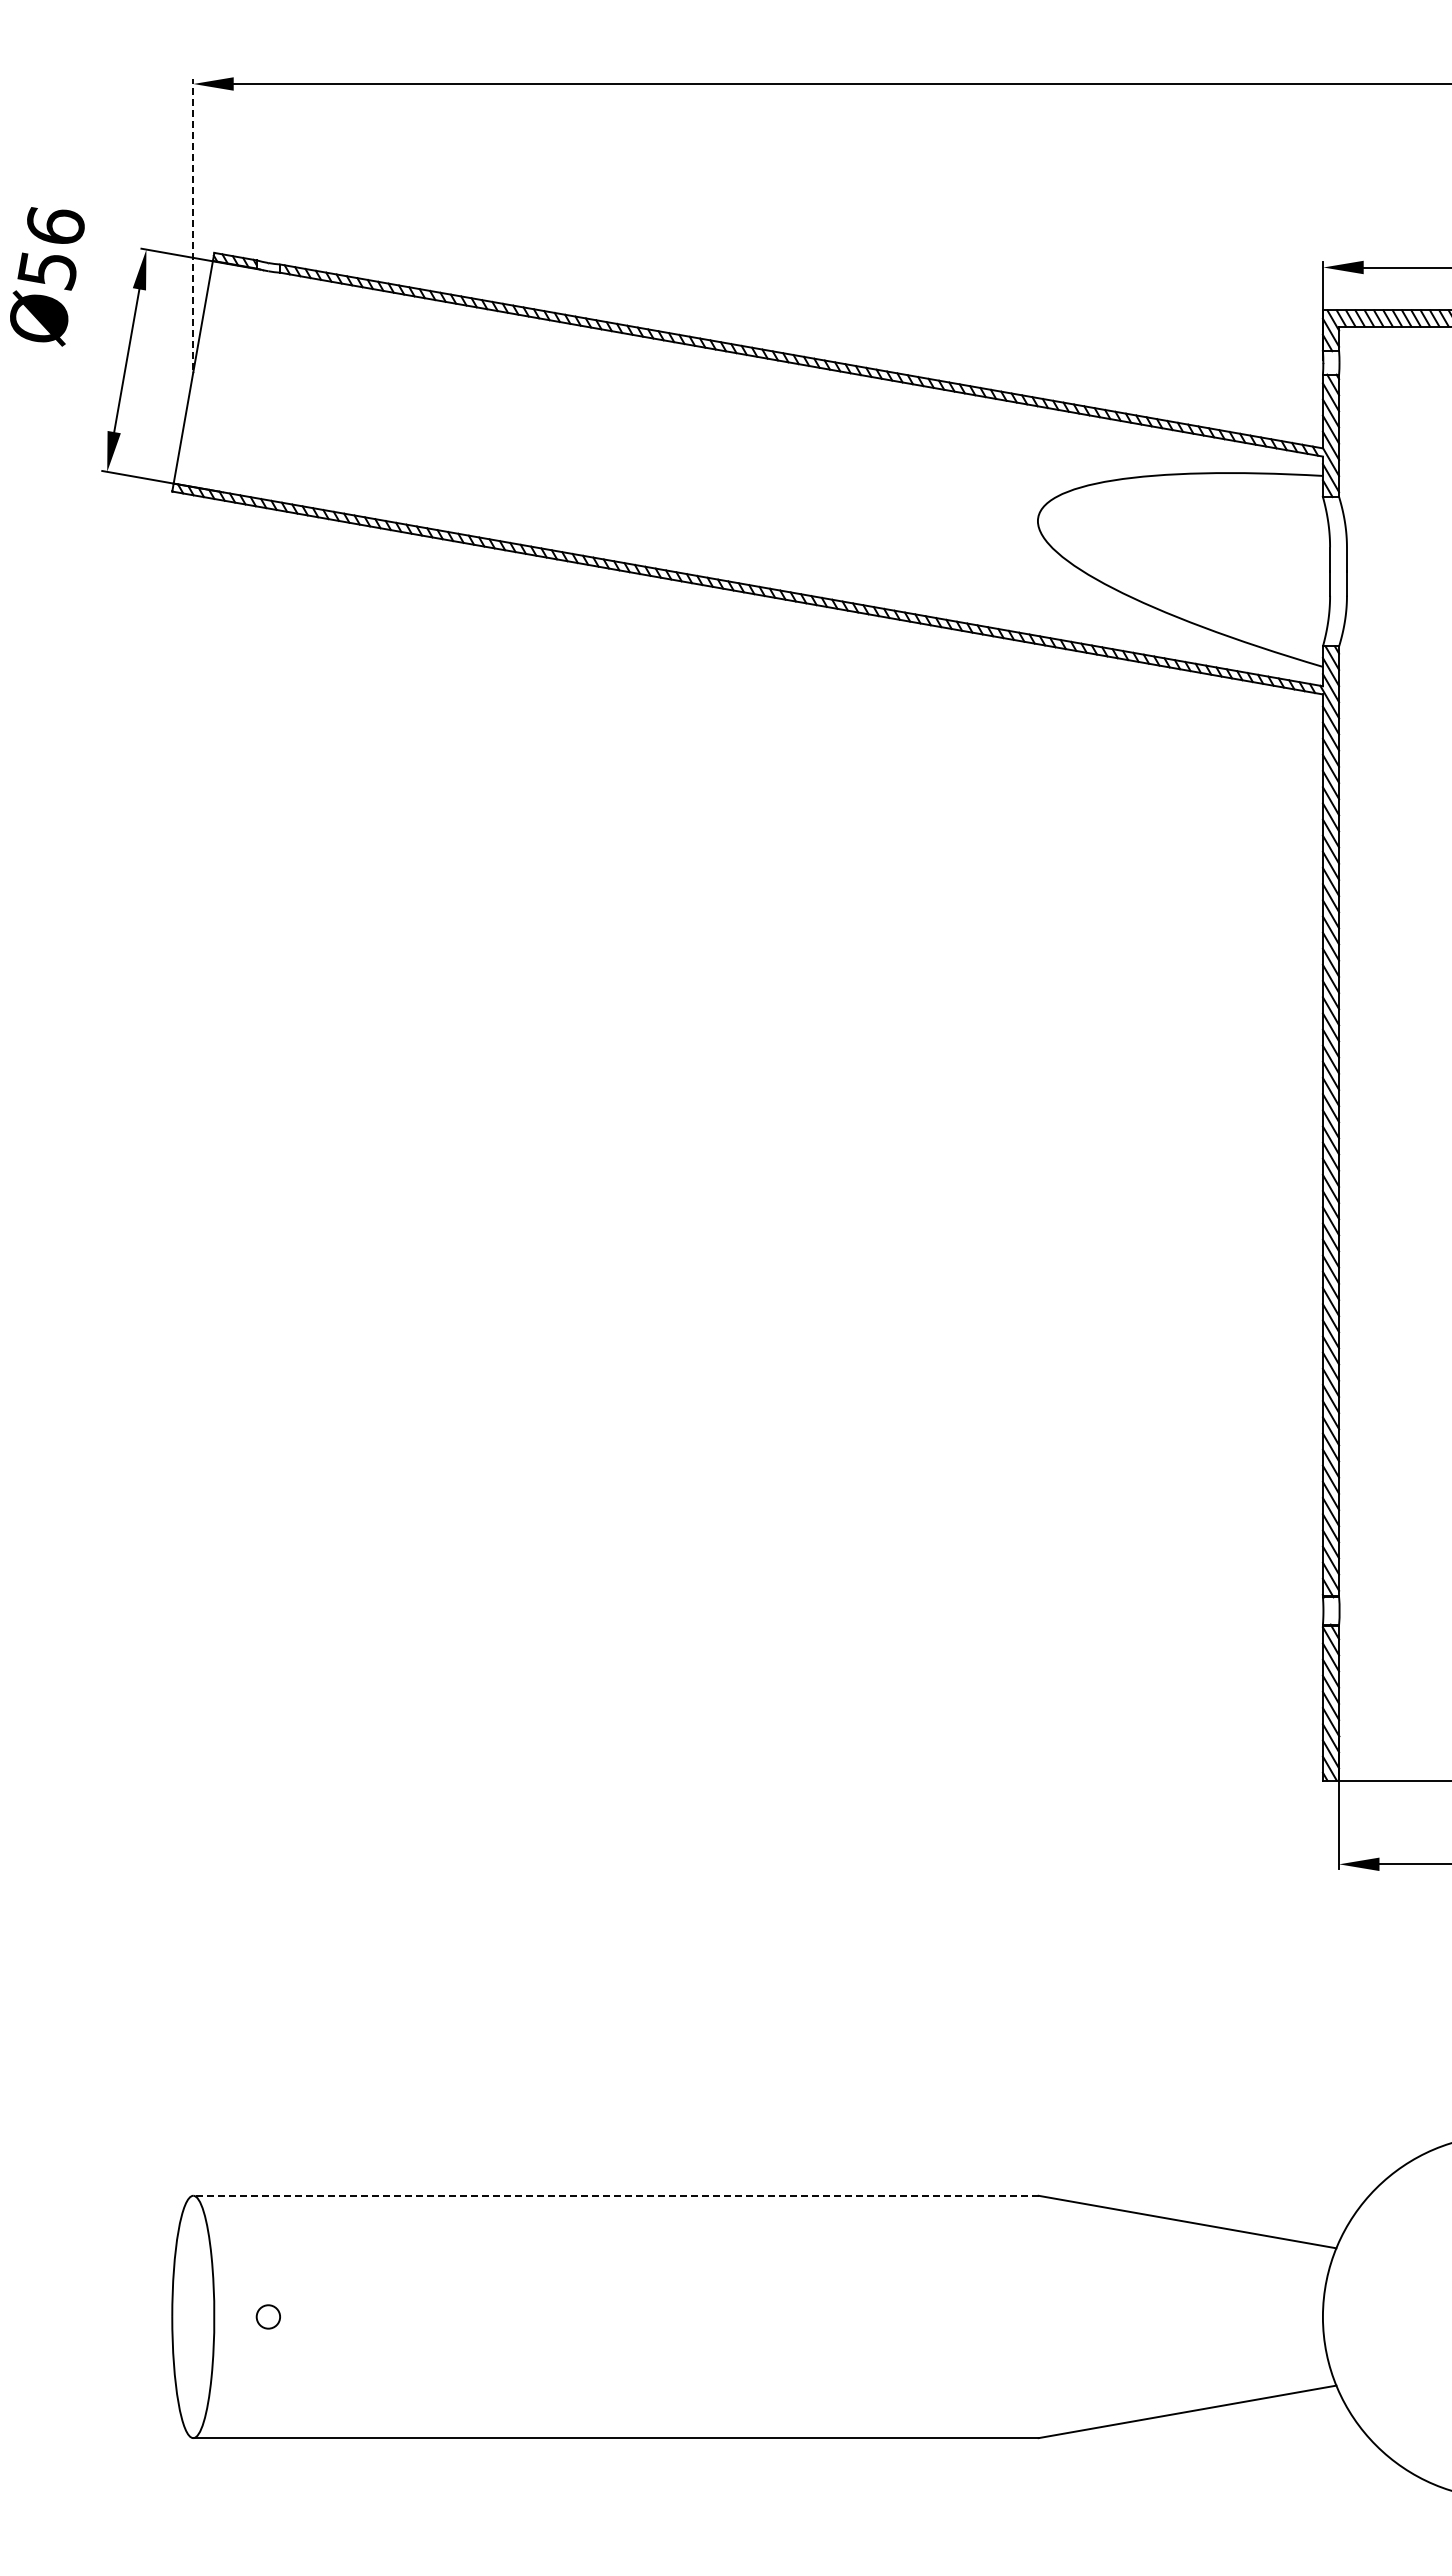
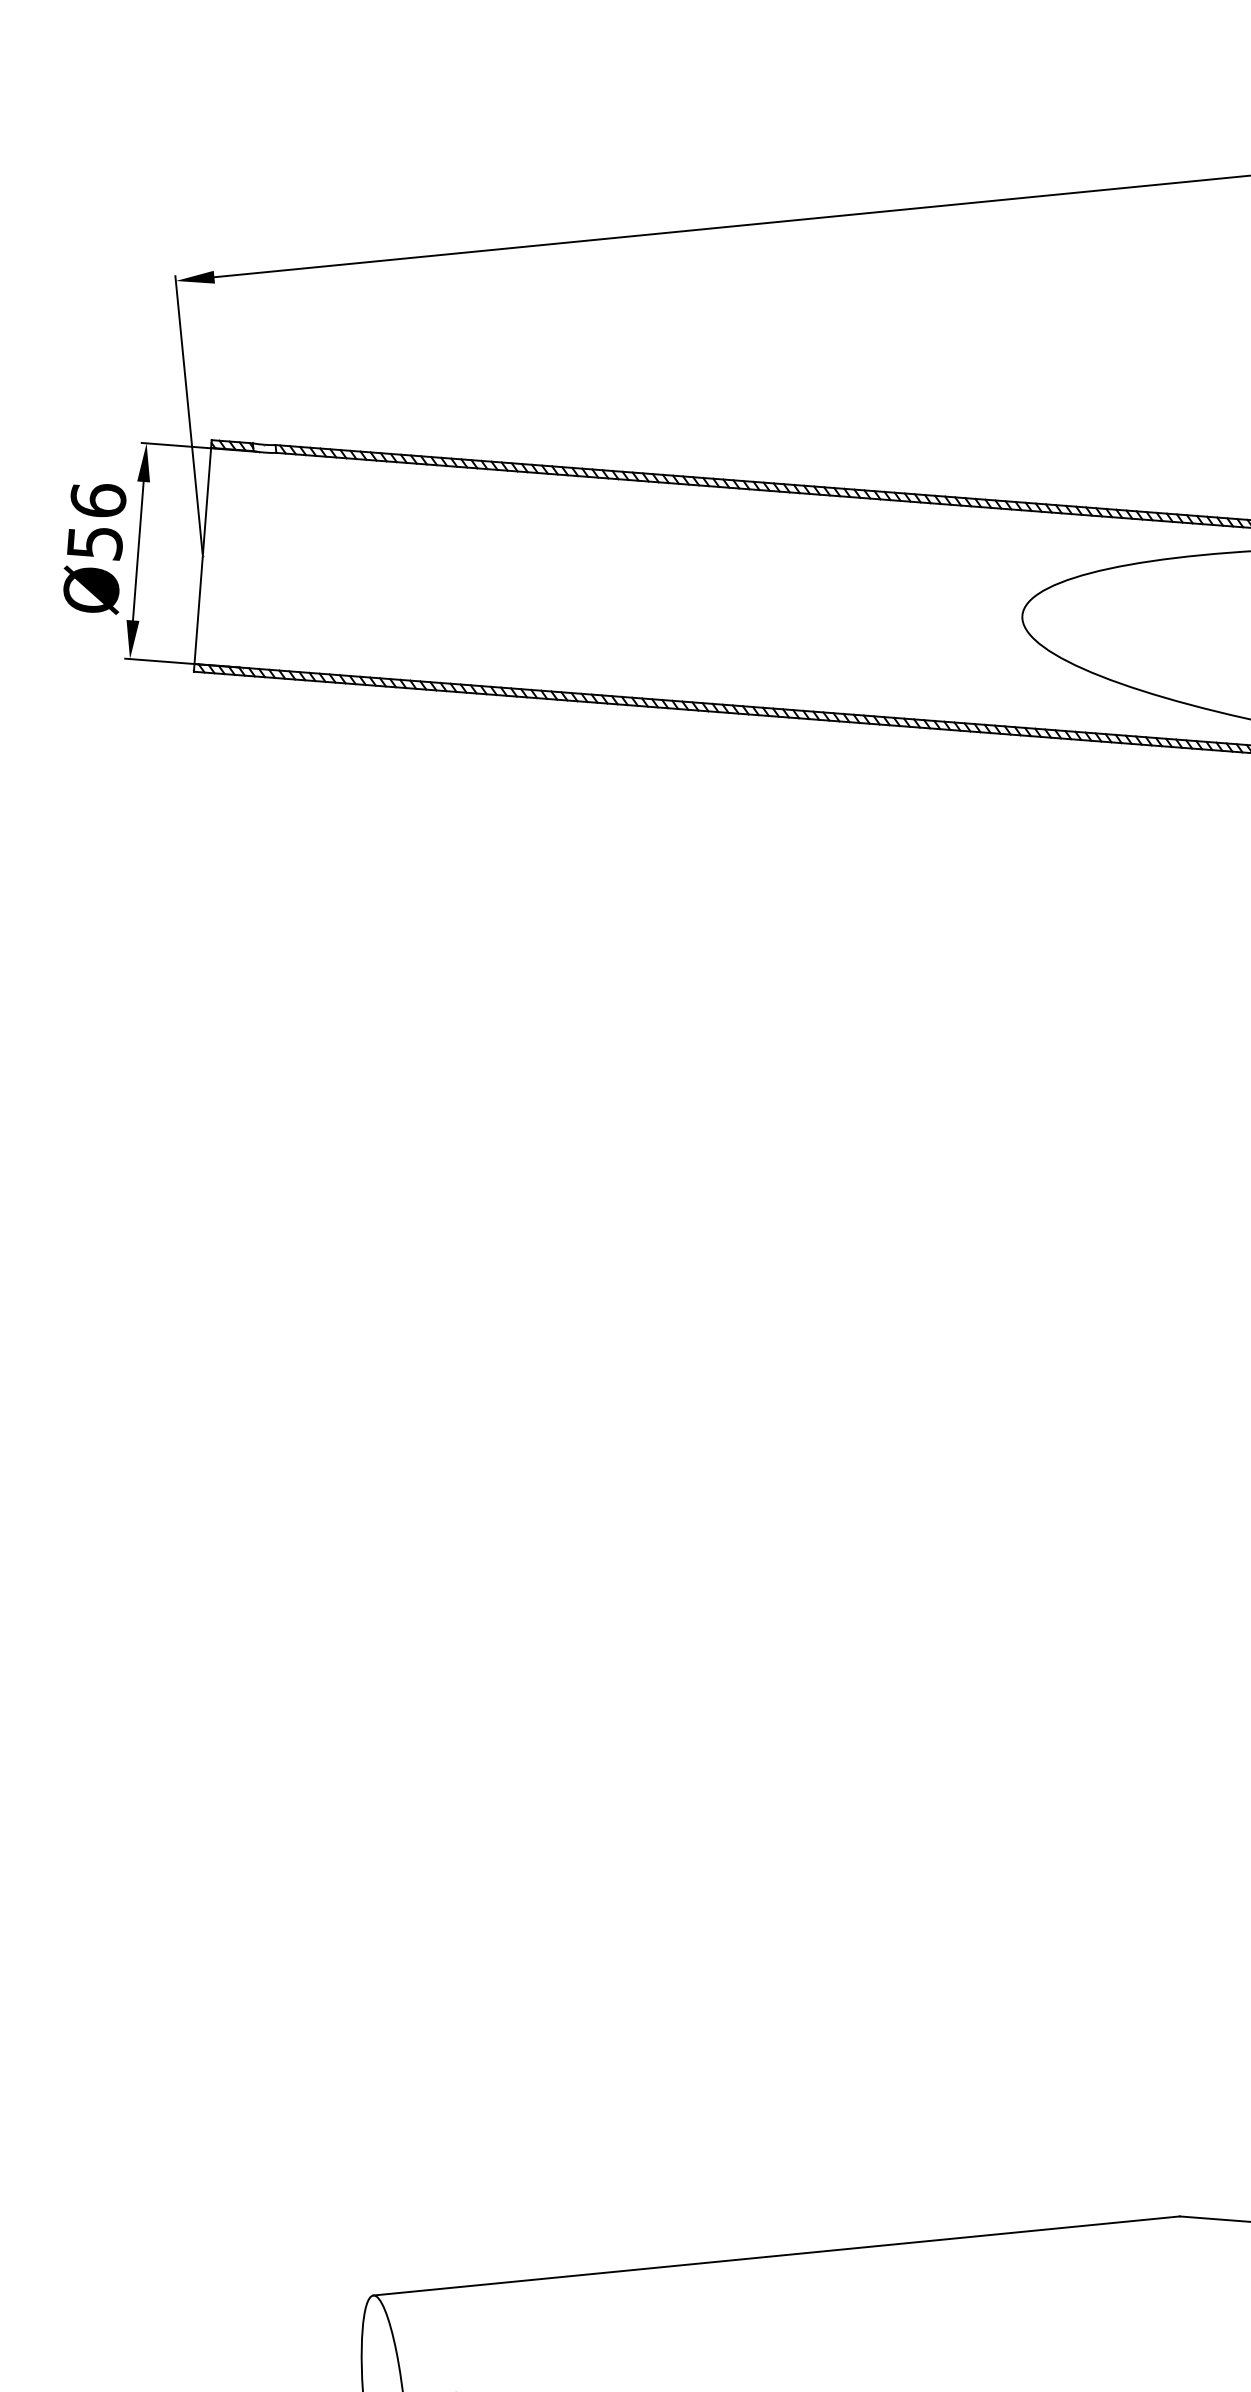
line: (193, 223) -> (189, 414), dashed -> solid
text: (47, 276) -> (95, 549), moved
line: (615, 2195) -> (776, 2255), dashed -> solid

